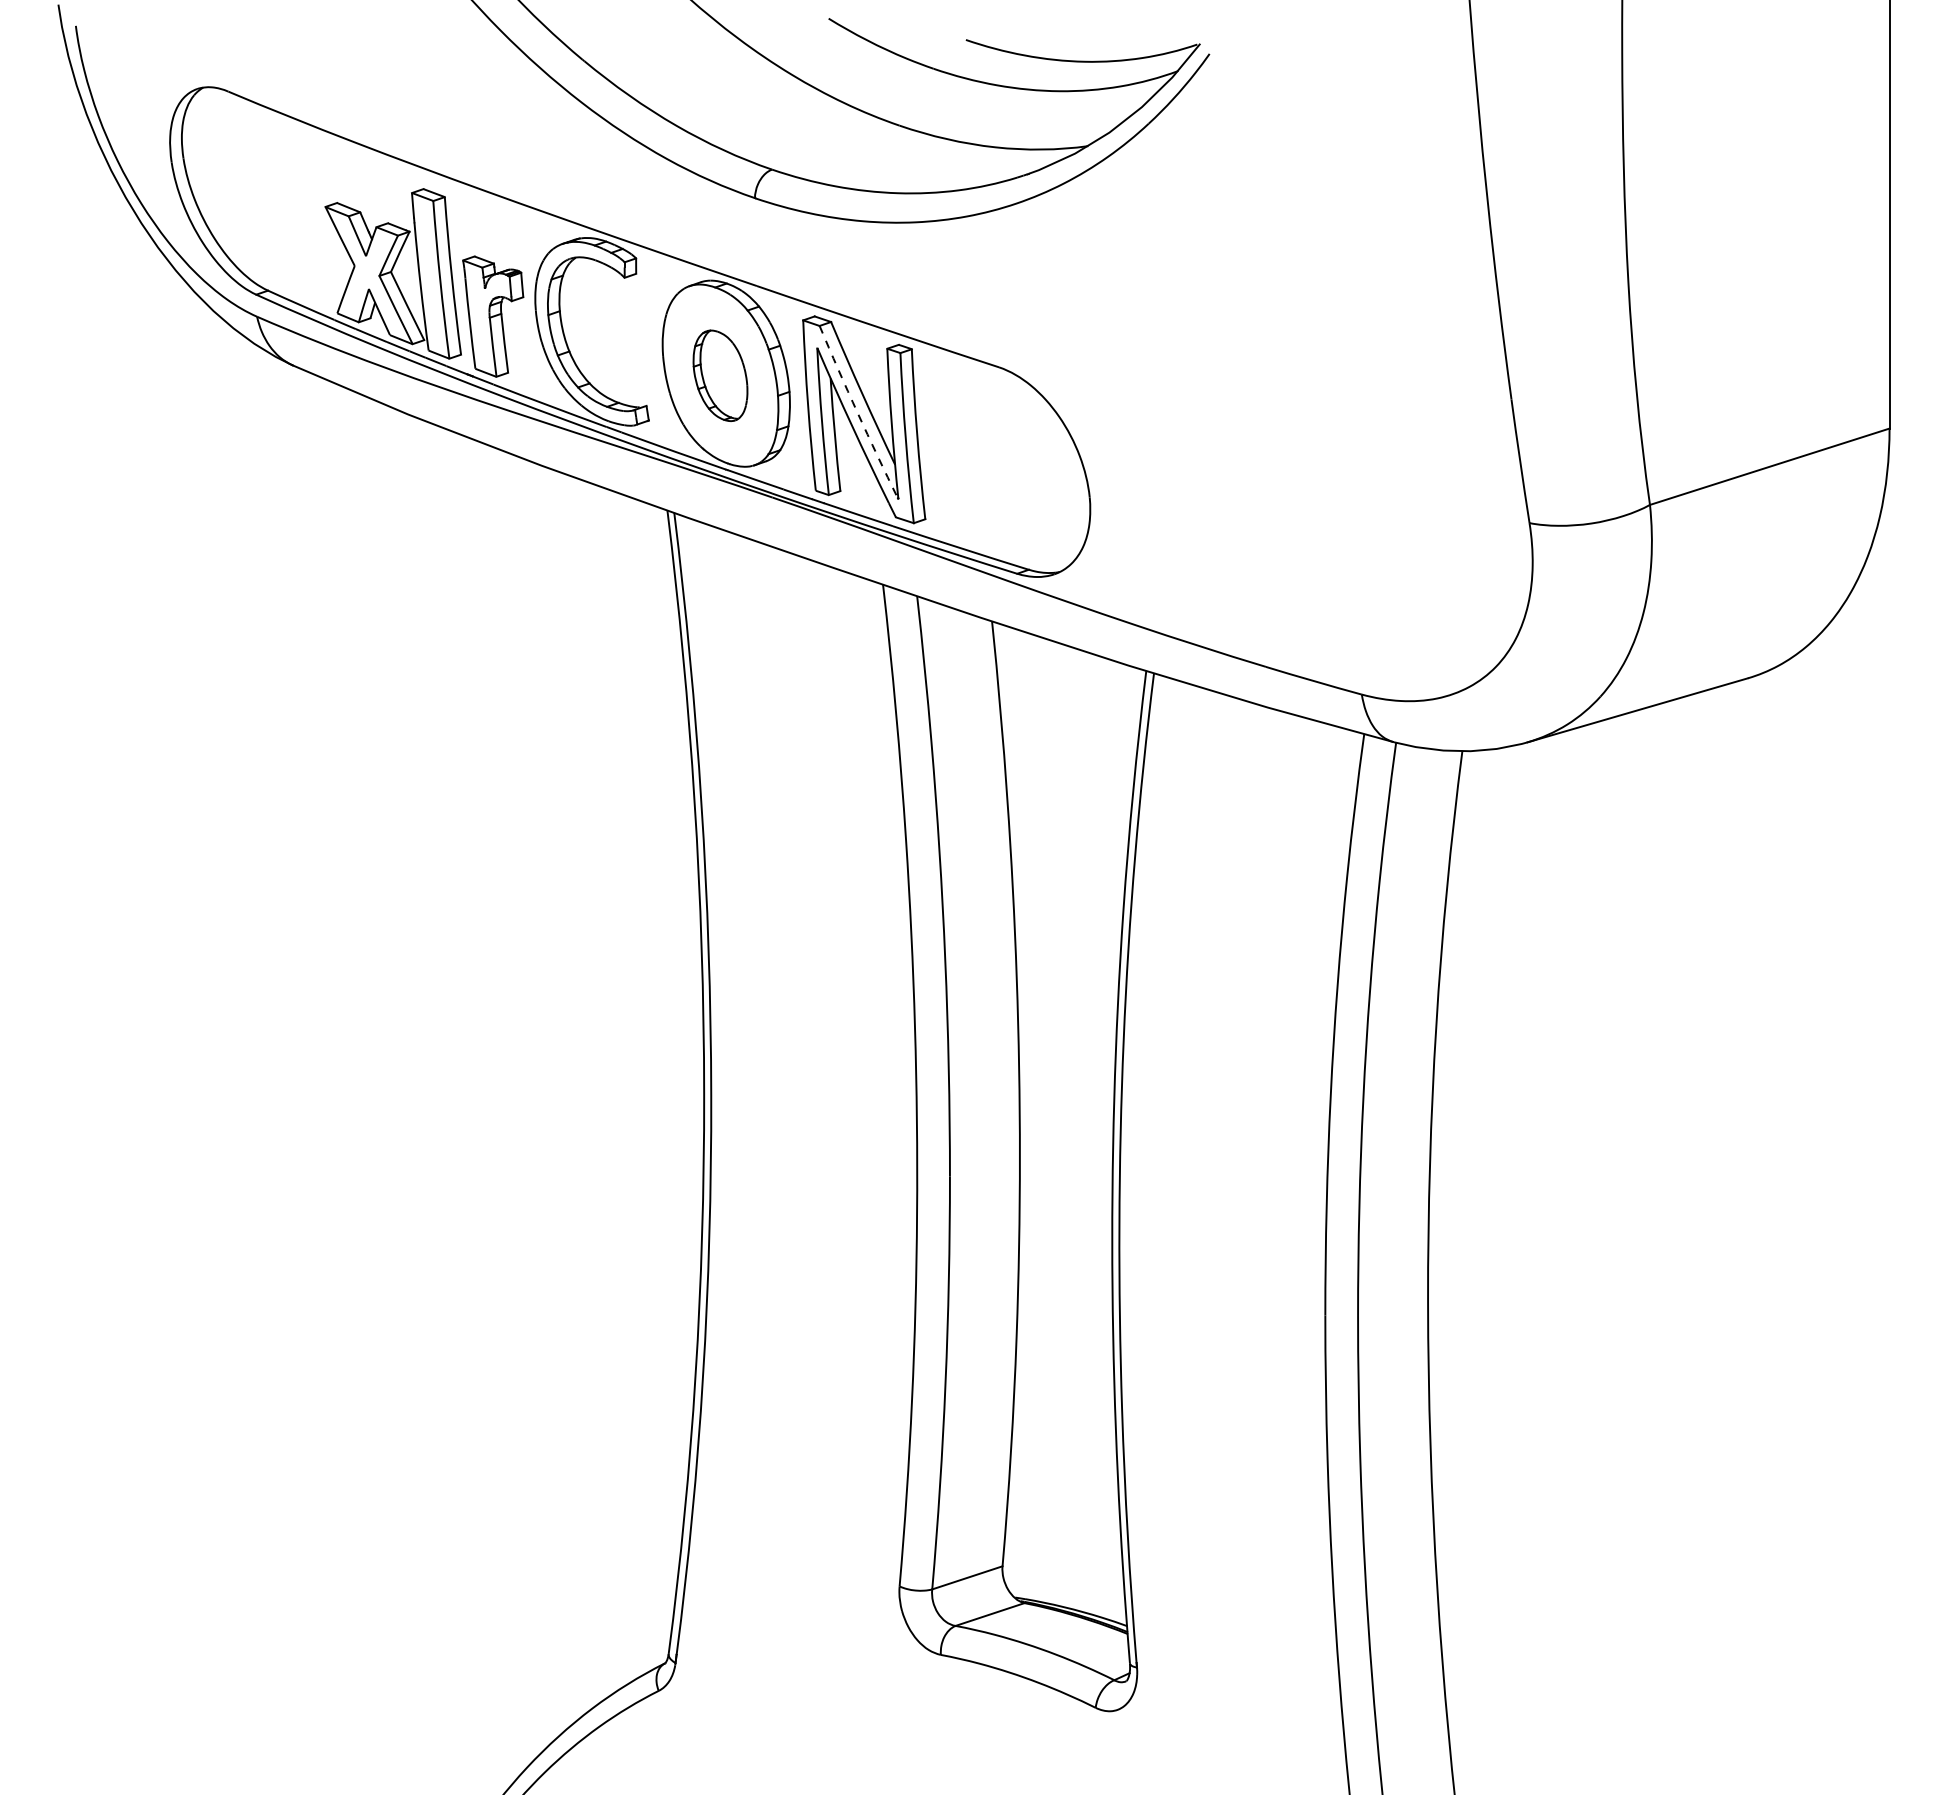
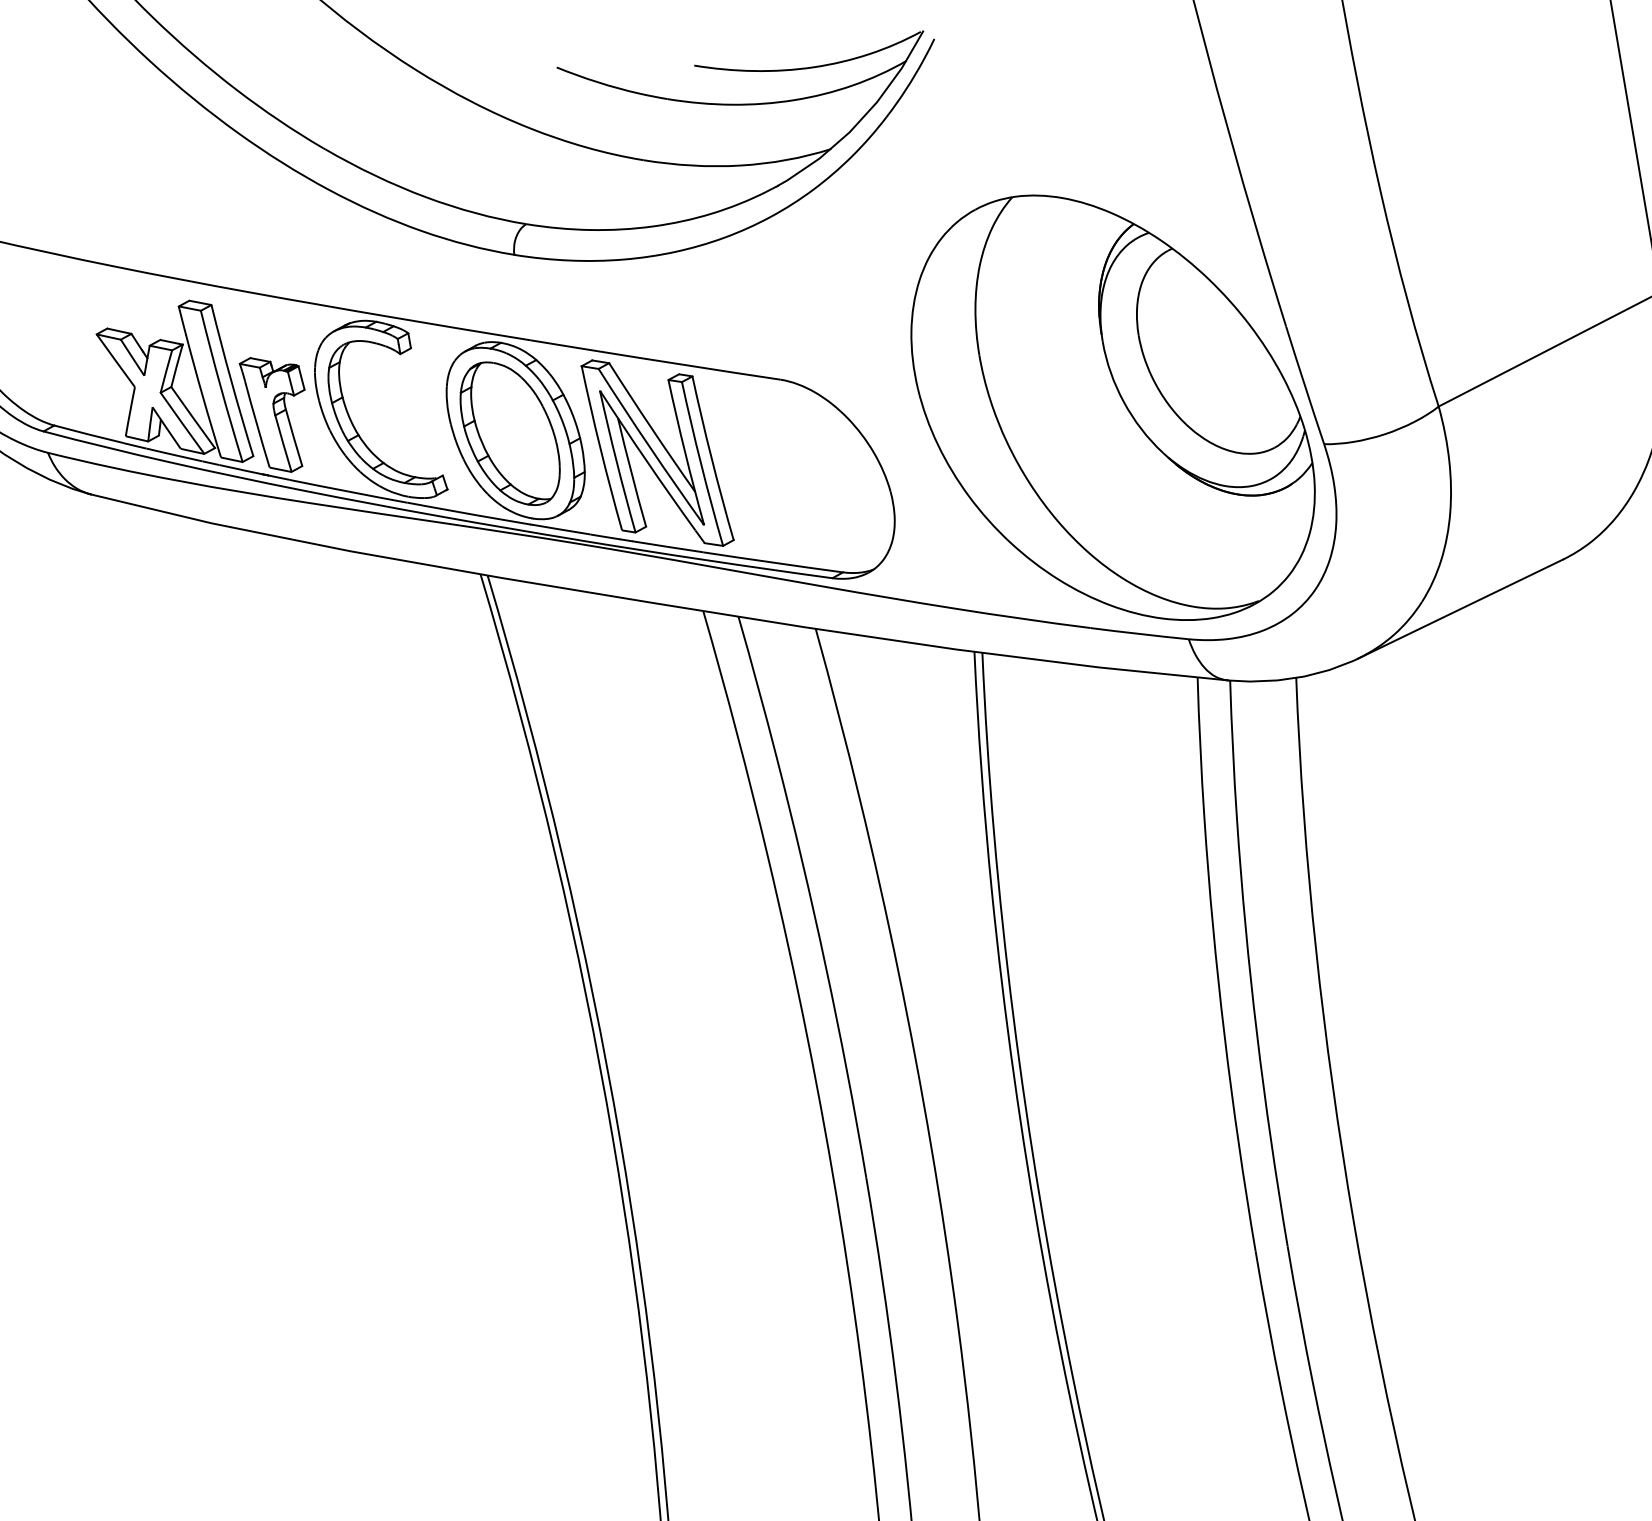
part: (720, 375) -> (510, 433), size x1.67
arc: (857, 412) -> (649, 447), dashed -> solid
part: (1323, 450) -> (1111, 407), added

